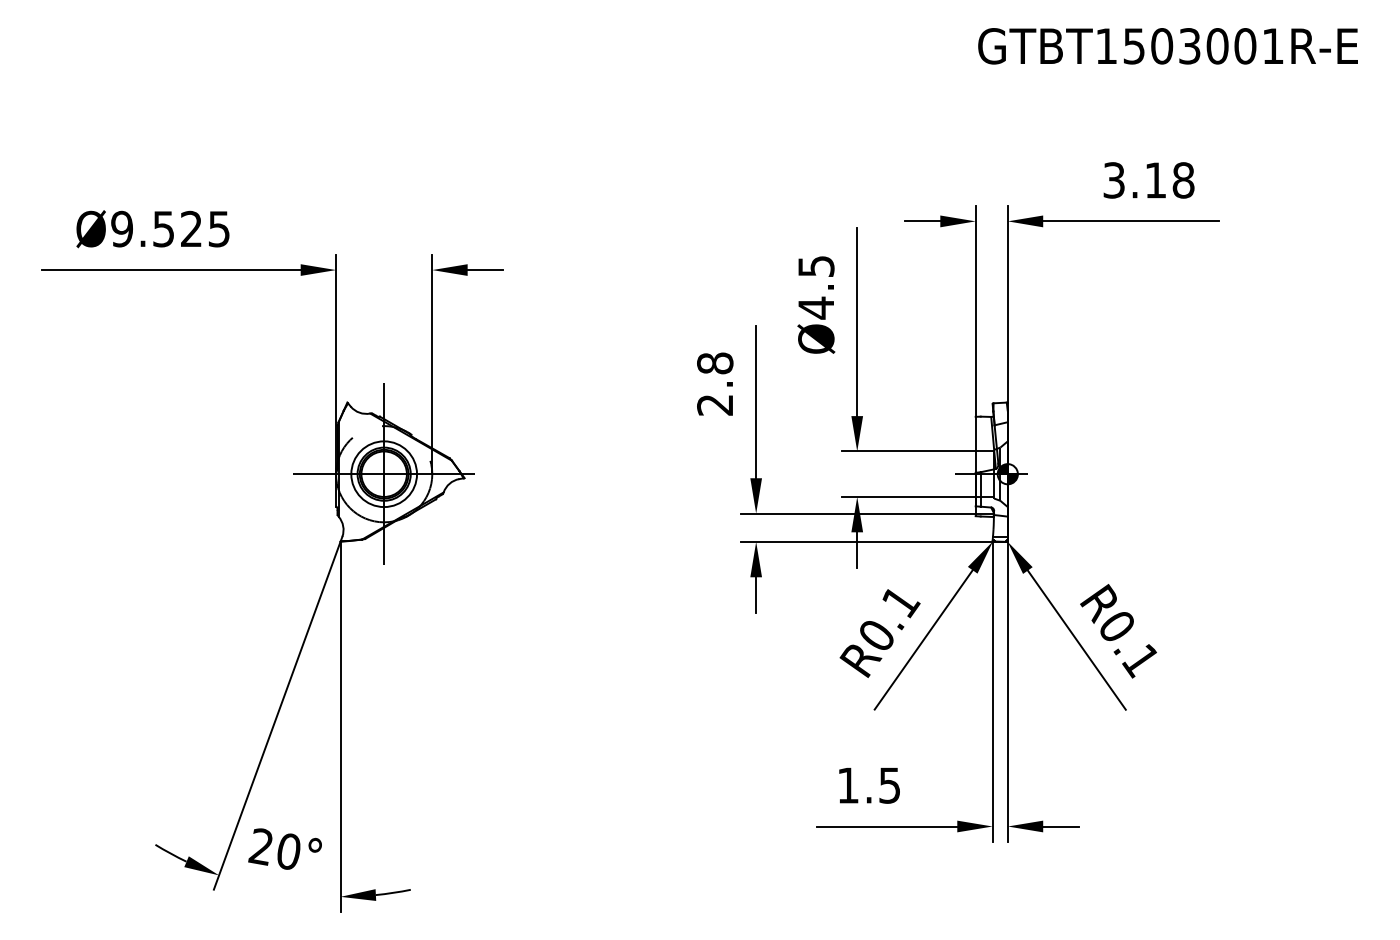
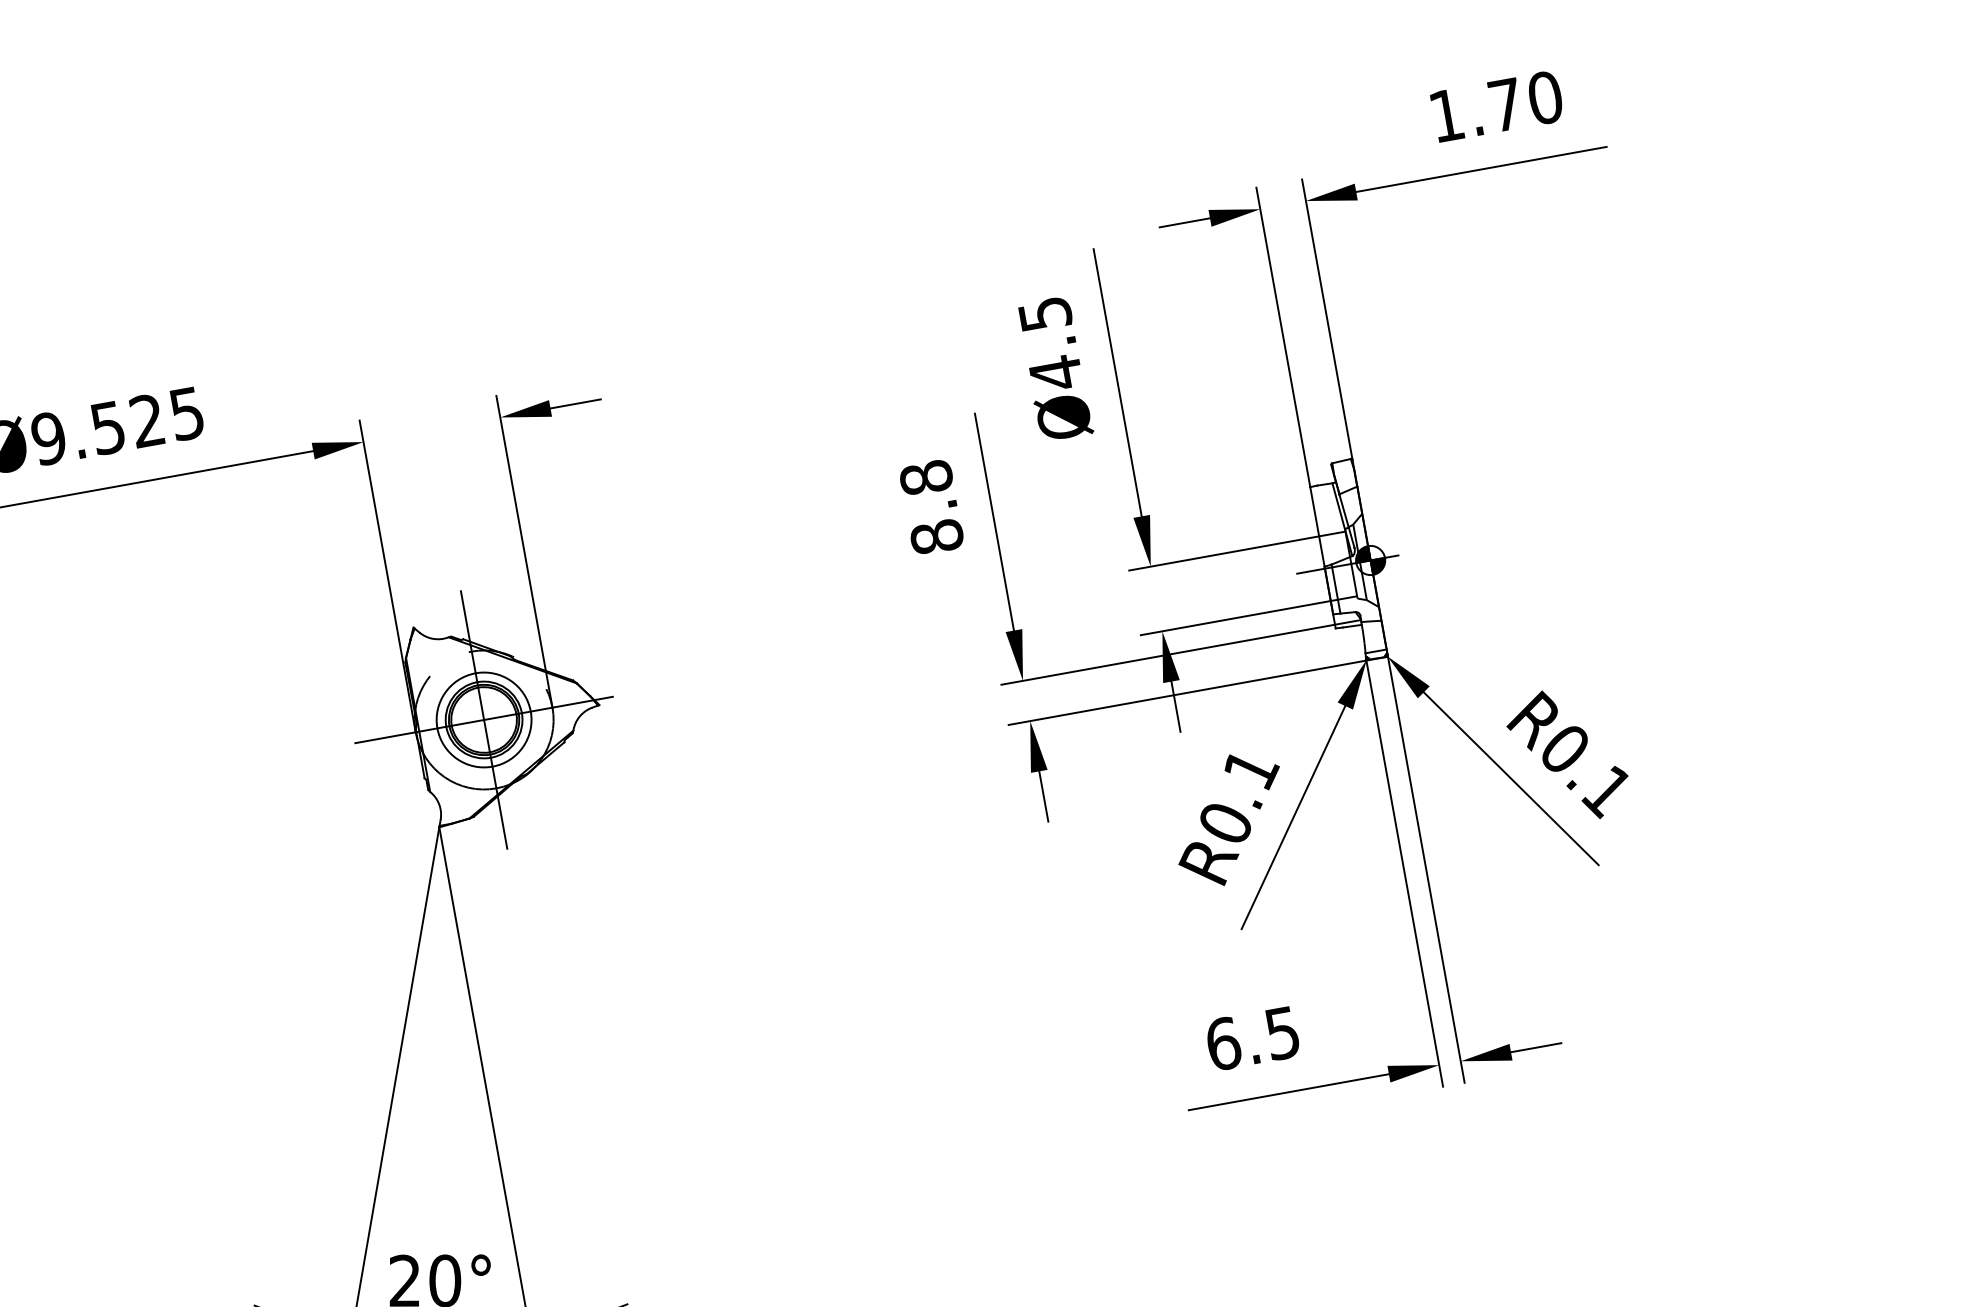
text: (1148, 180) -> (1495, 106), 3.18 -> 1.70
text: (715, 404) -> (937, 536), 2.8 -> 8.8
text: (848, 785) -> (1223, 1043), 1.5 -> 6.5

